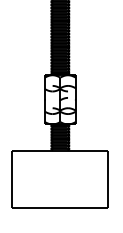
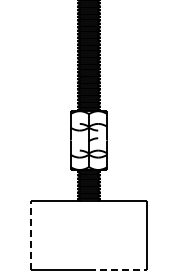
line: (12, 179) -> (31, 235), solid -> dashed
line: (84, 208) -> (117, 270), solid -> dashed

